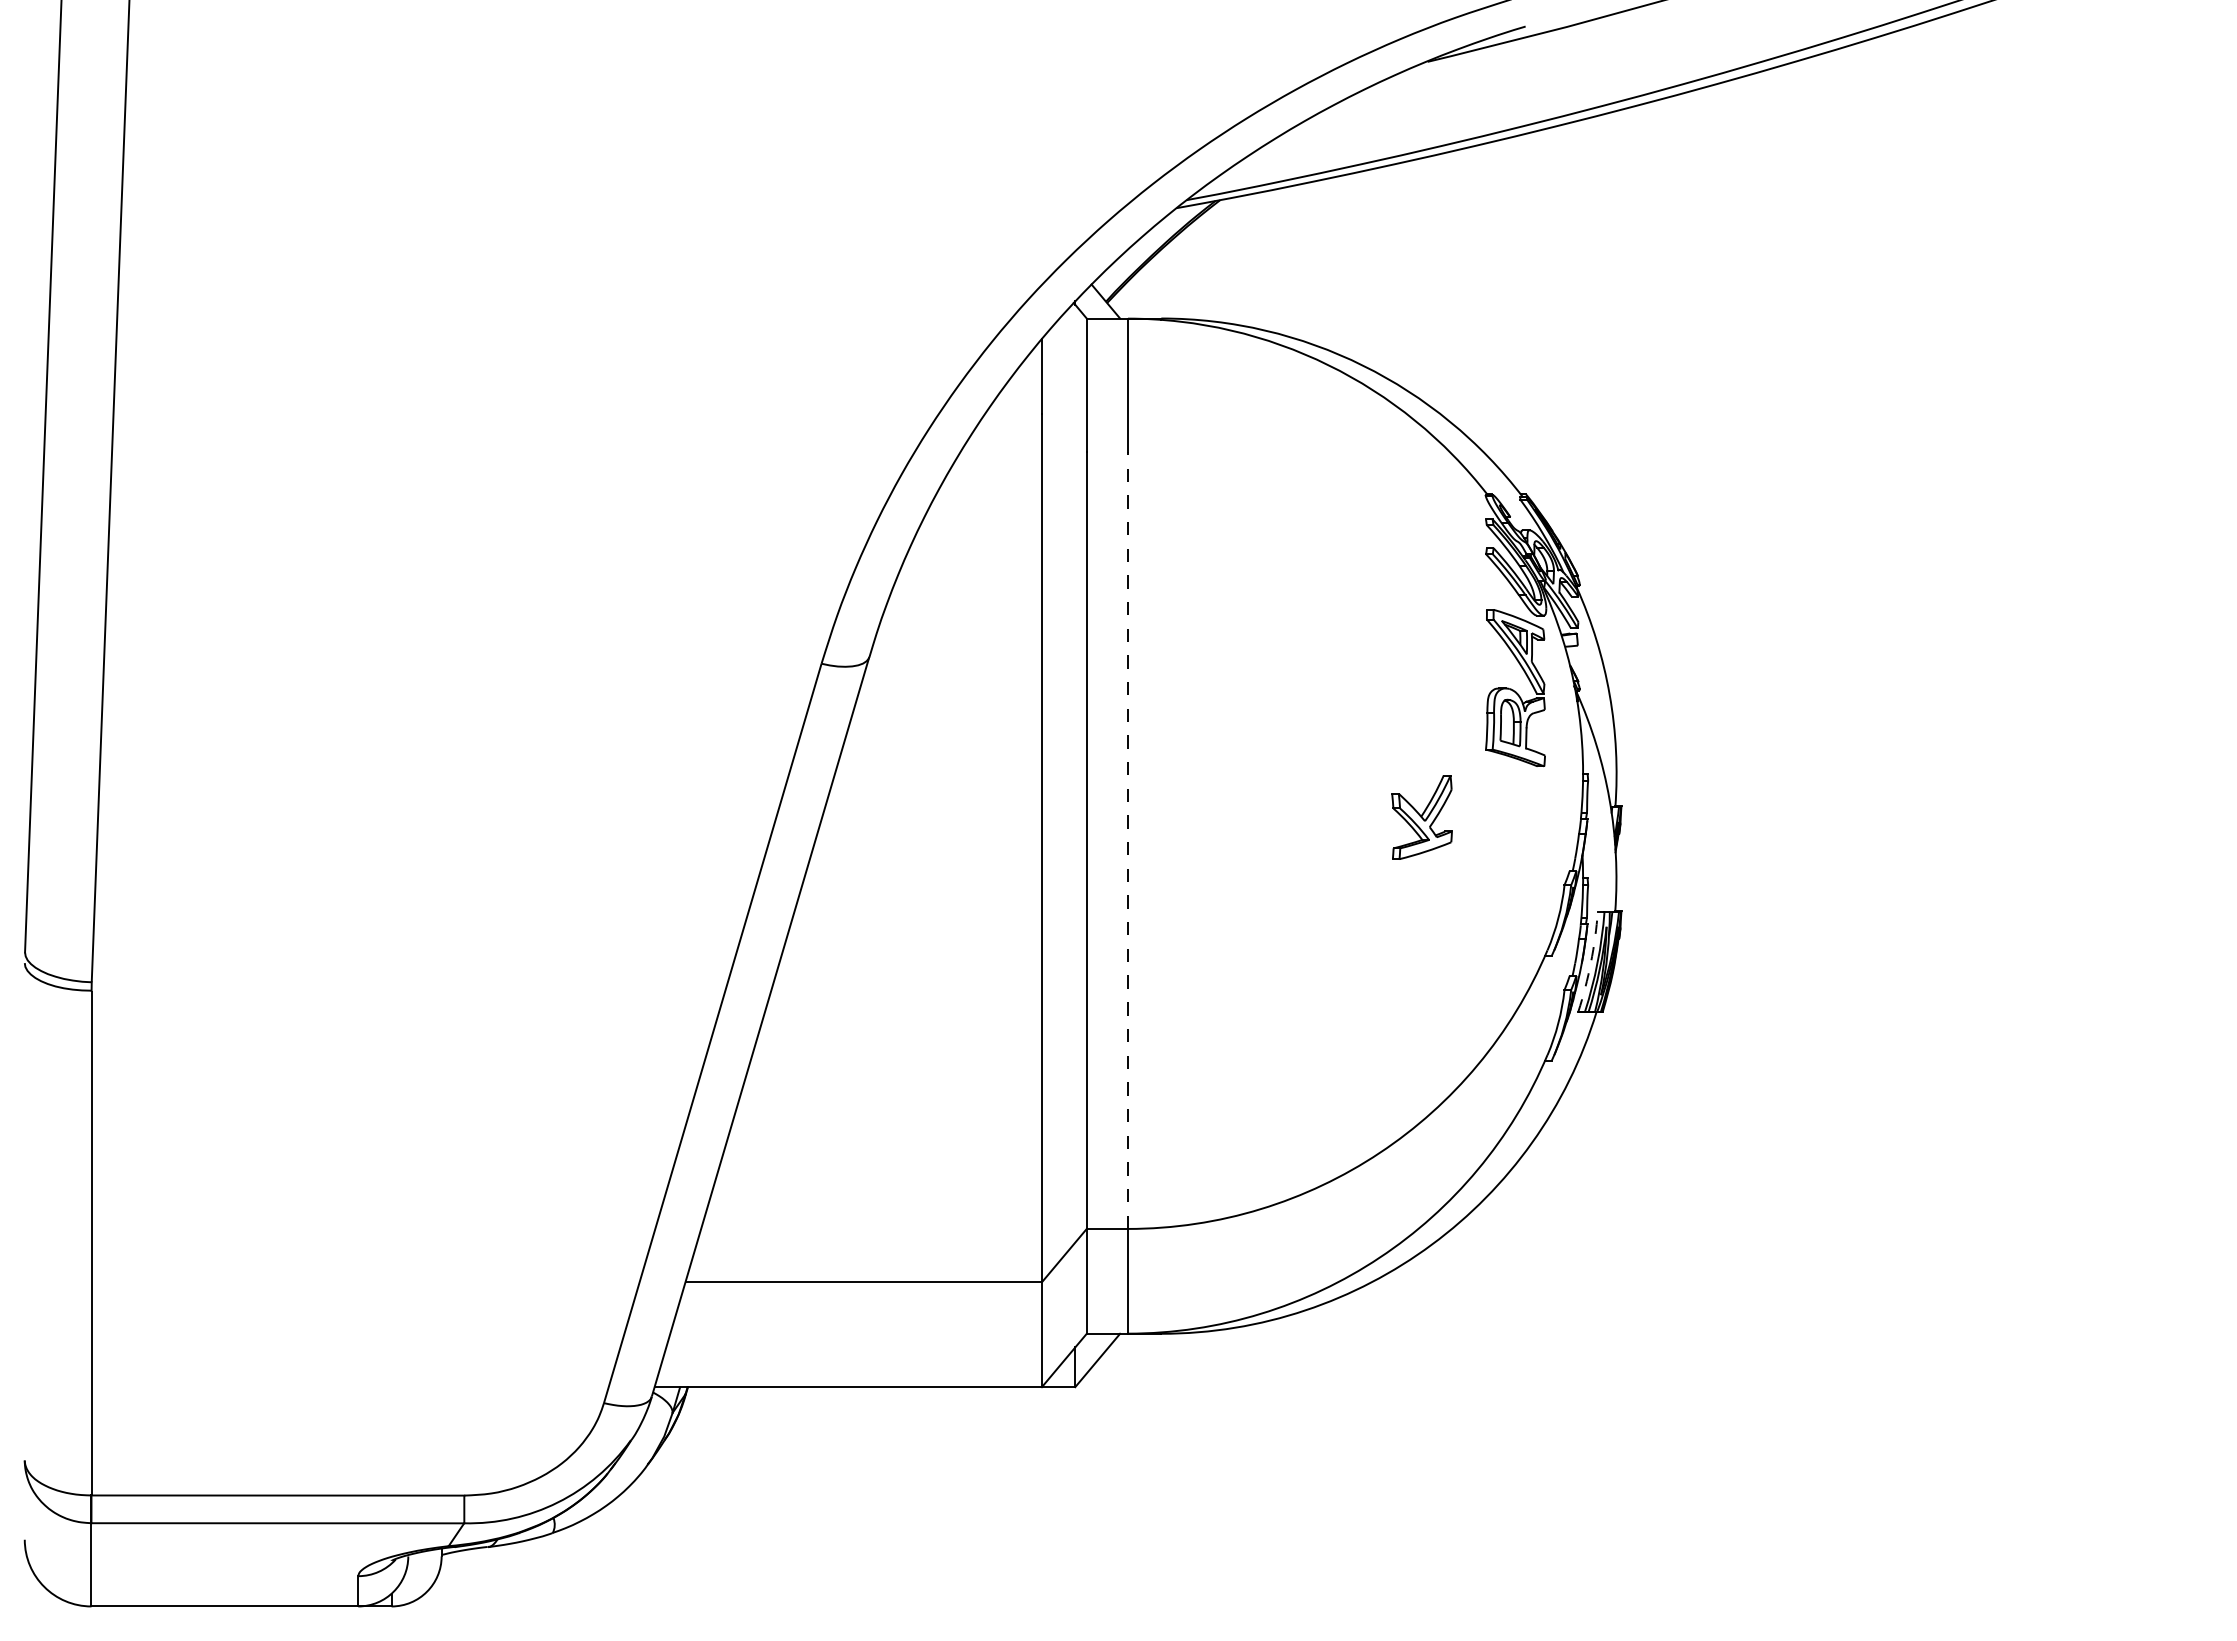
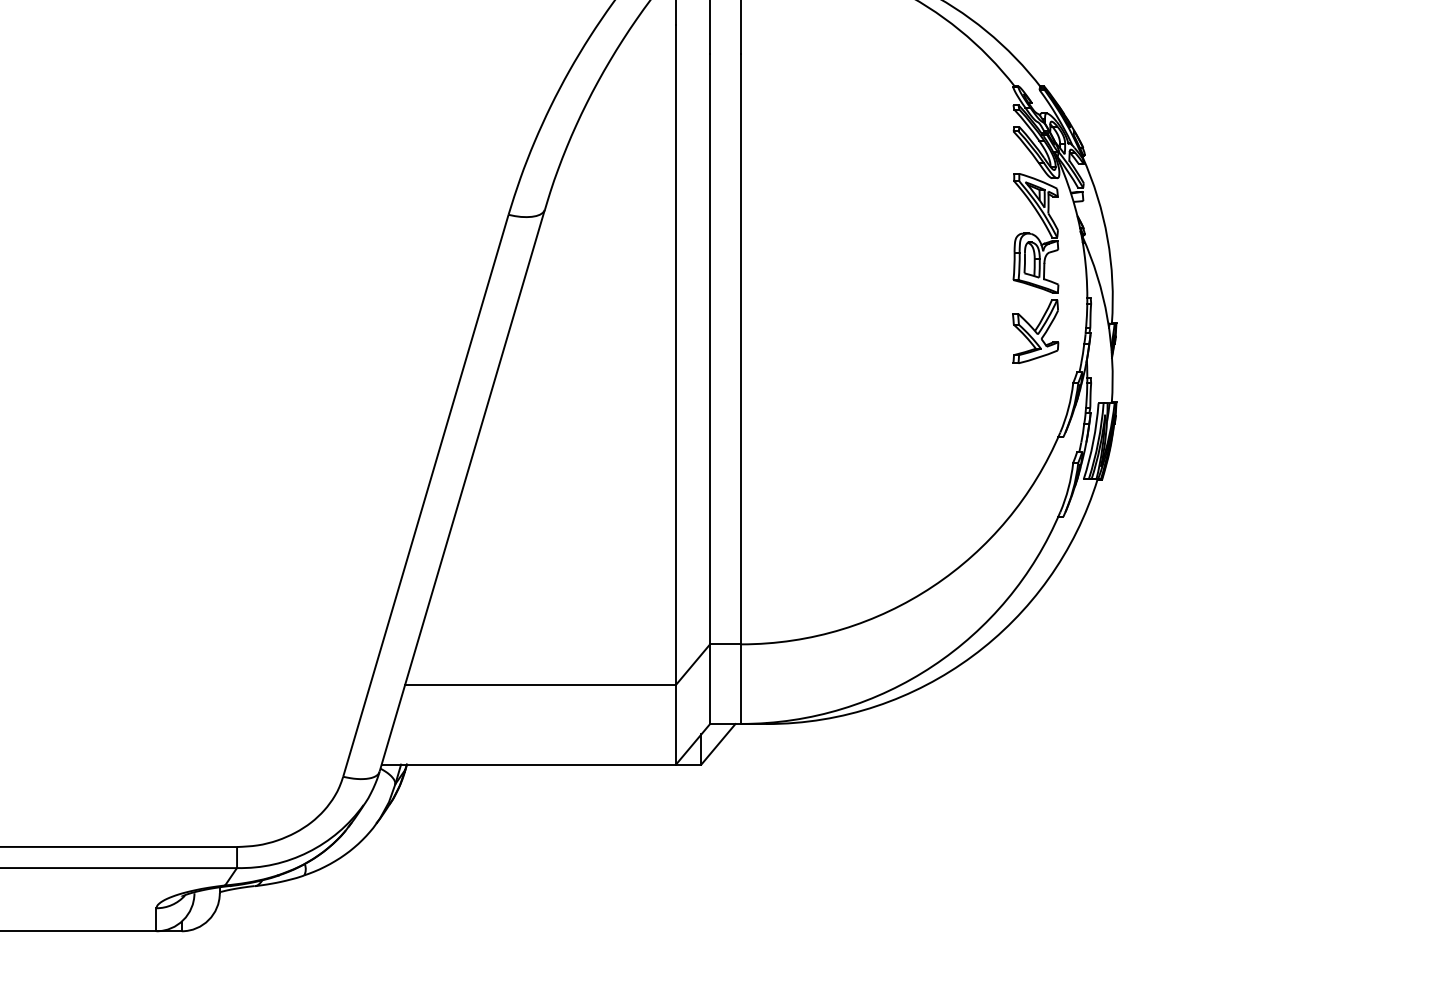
part: (1421, 817) -> (1035, 331), moved
line: (1127, 840) -> (741, 349), dashed -> solid
arc: (1591, 962) -> (1093, 441), dashed -> solid

